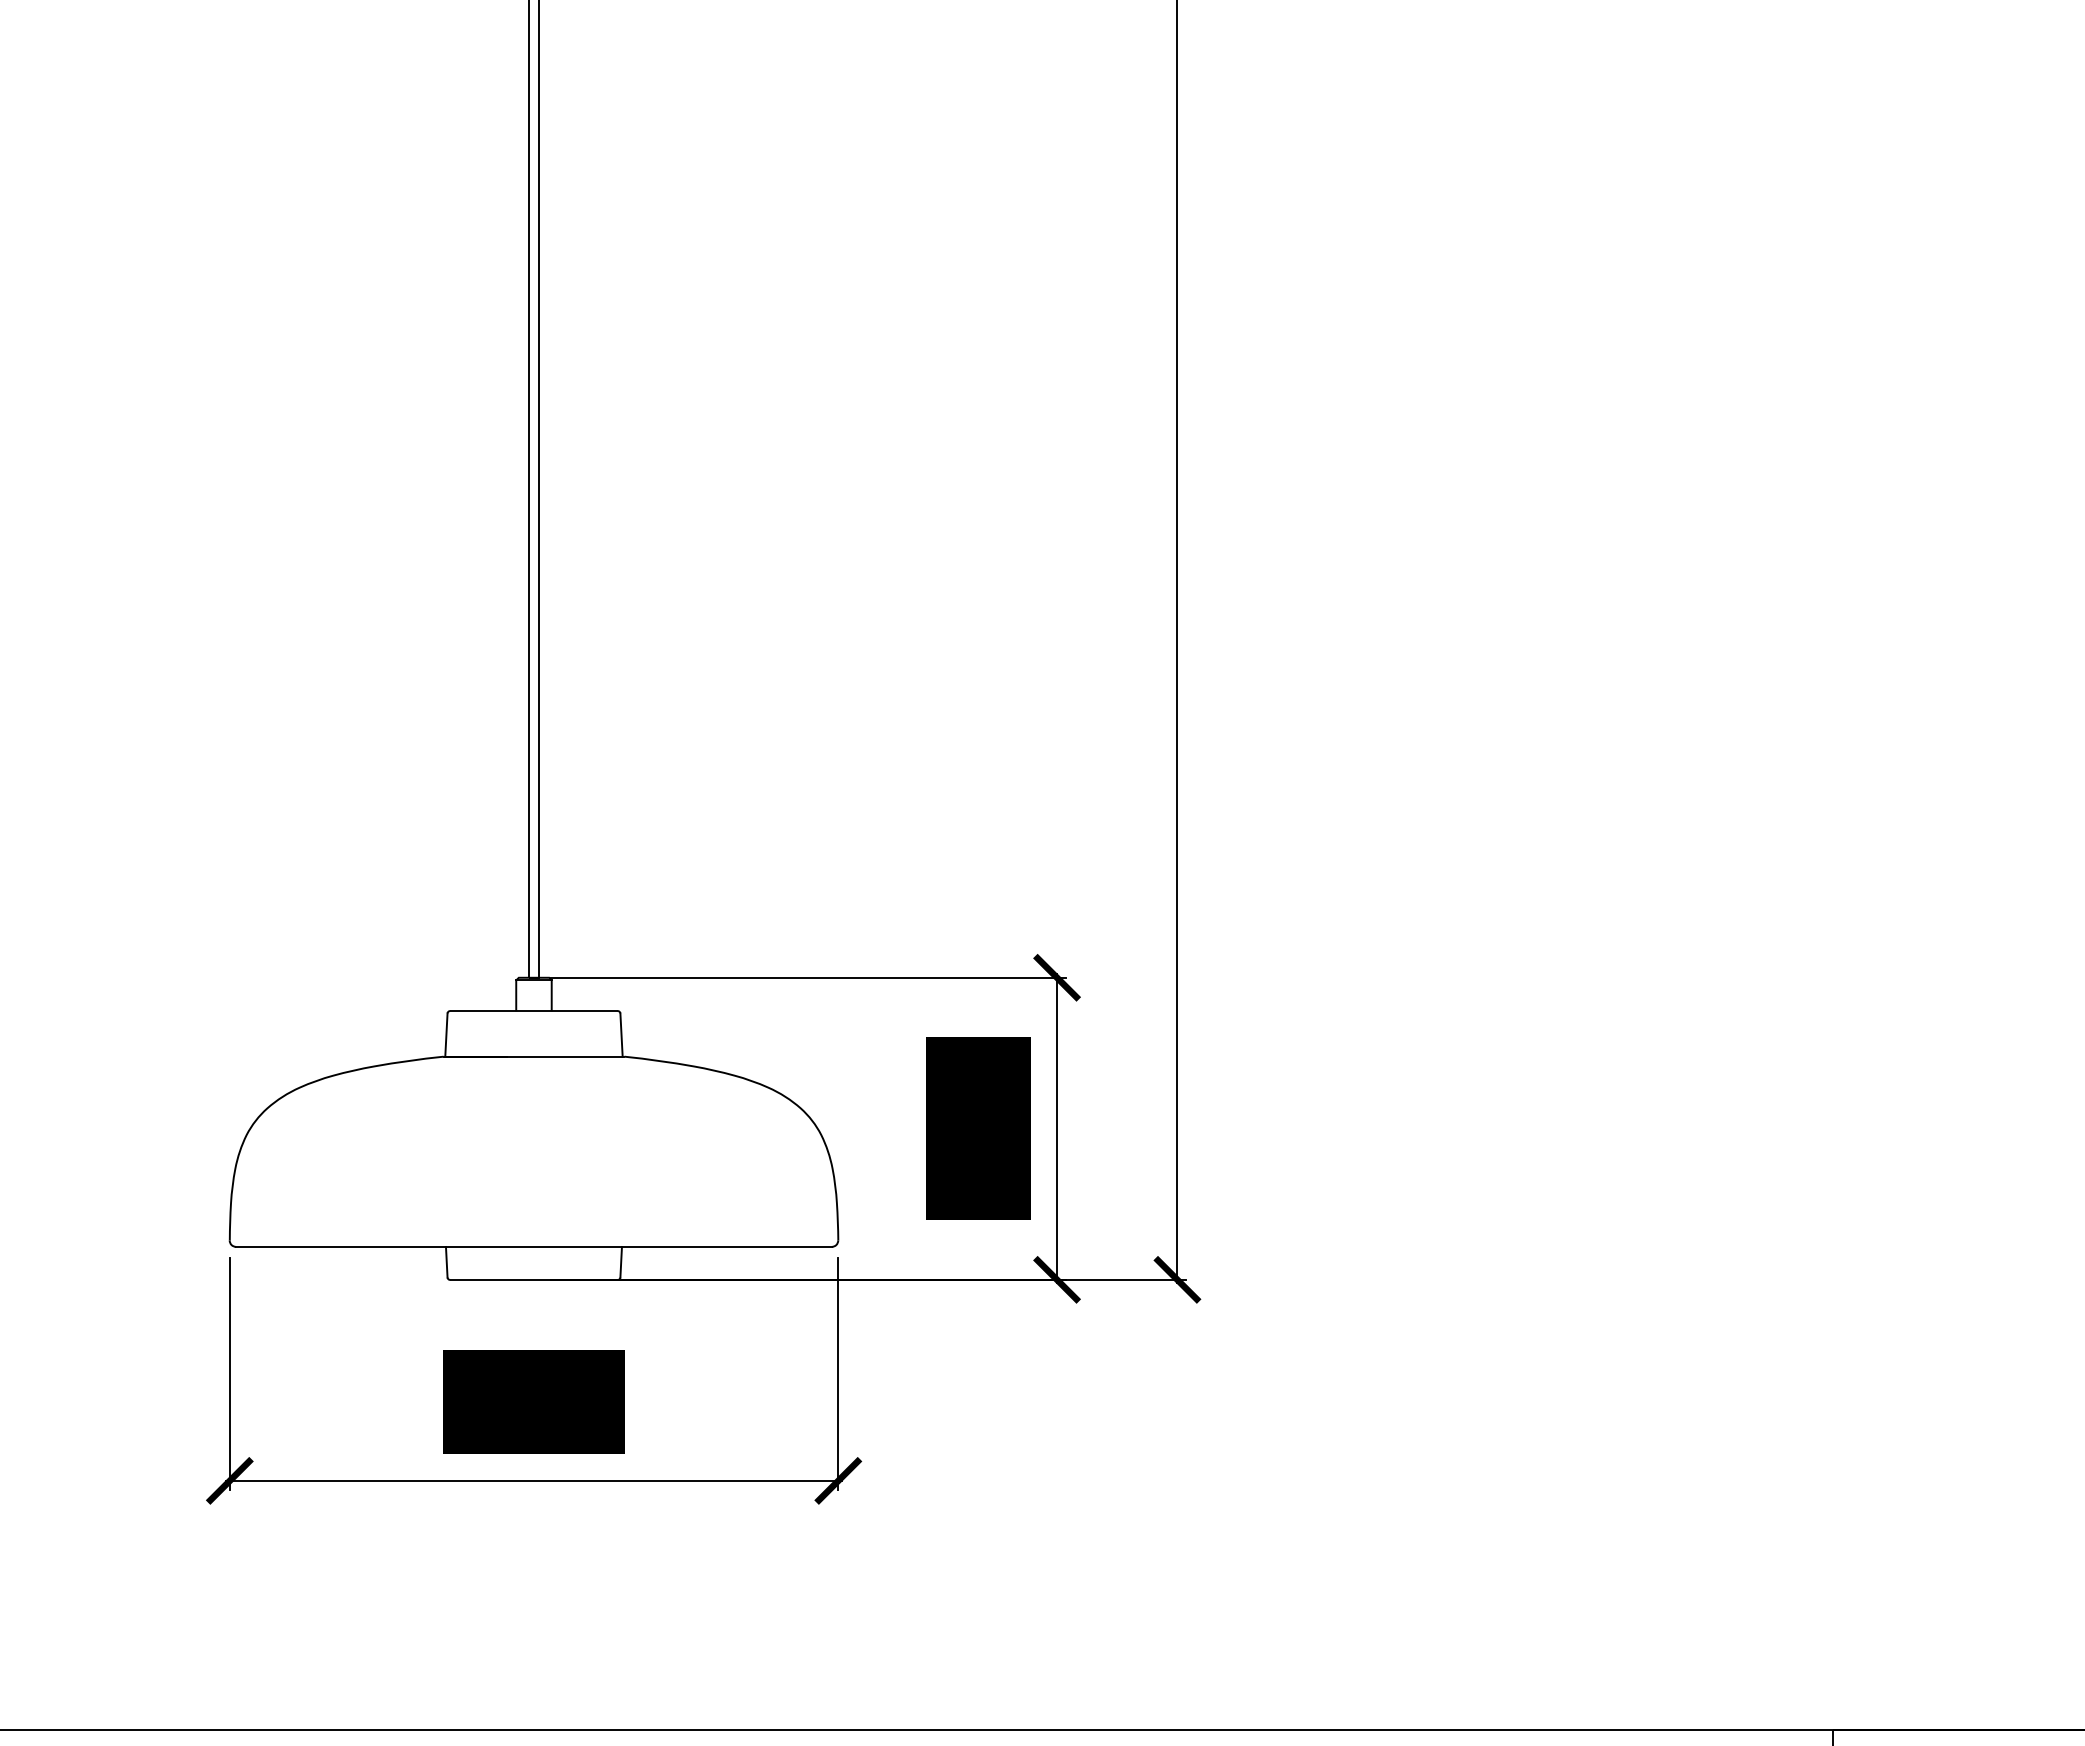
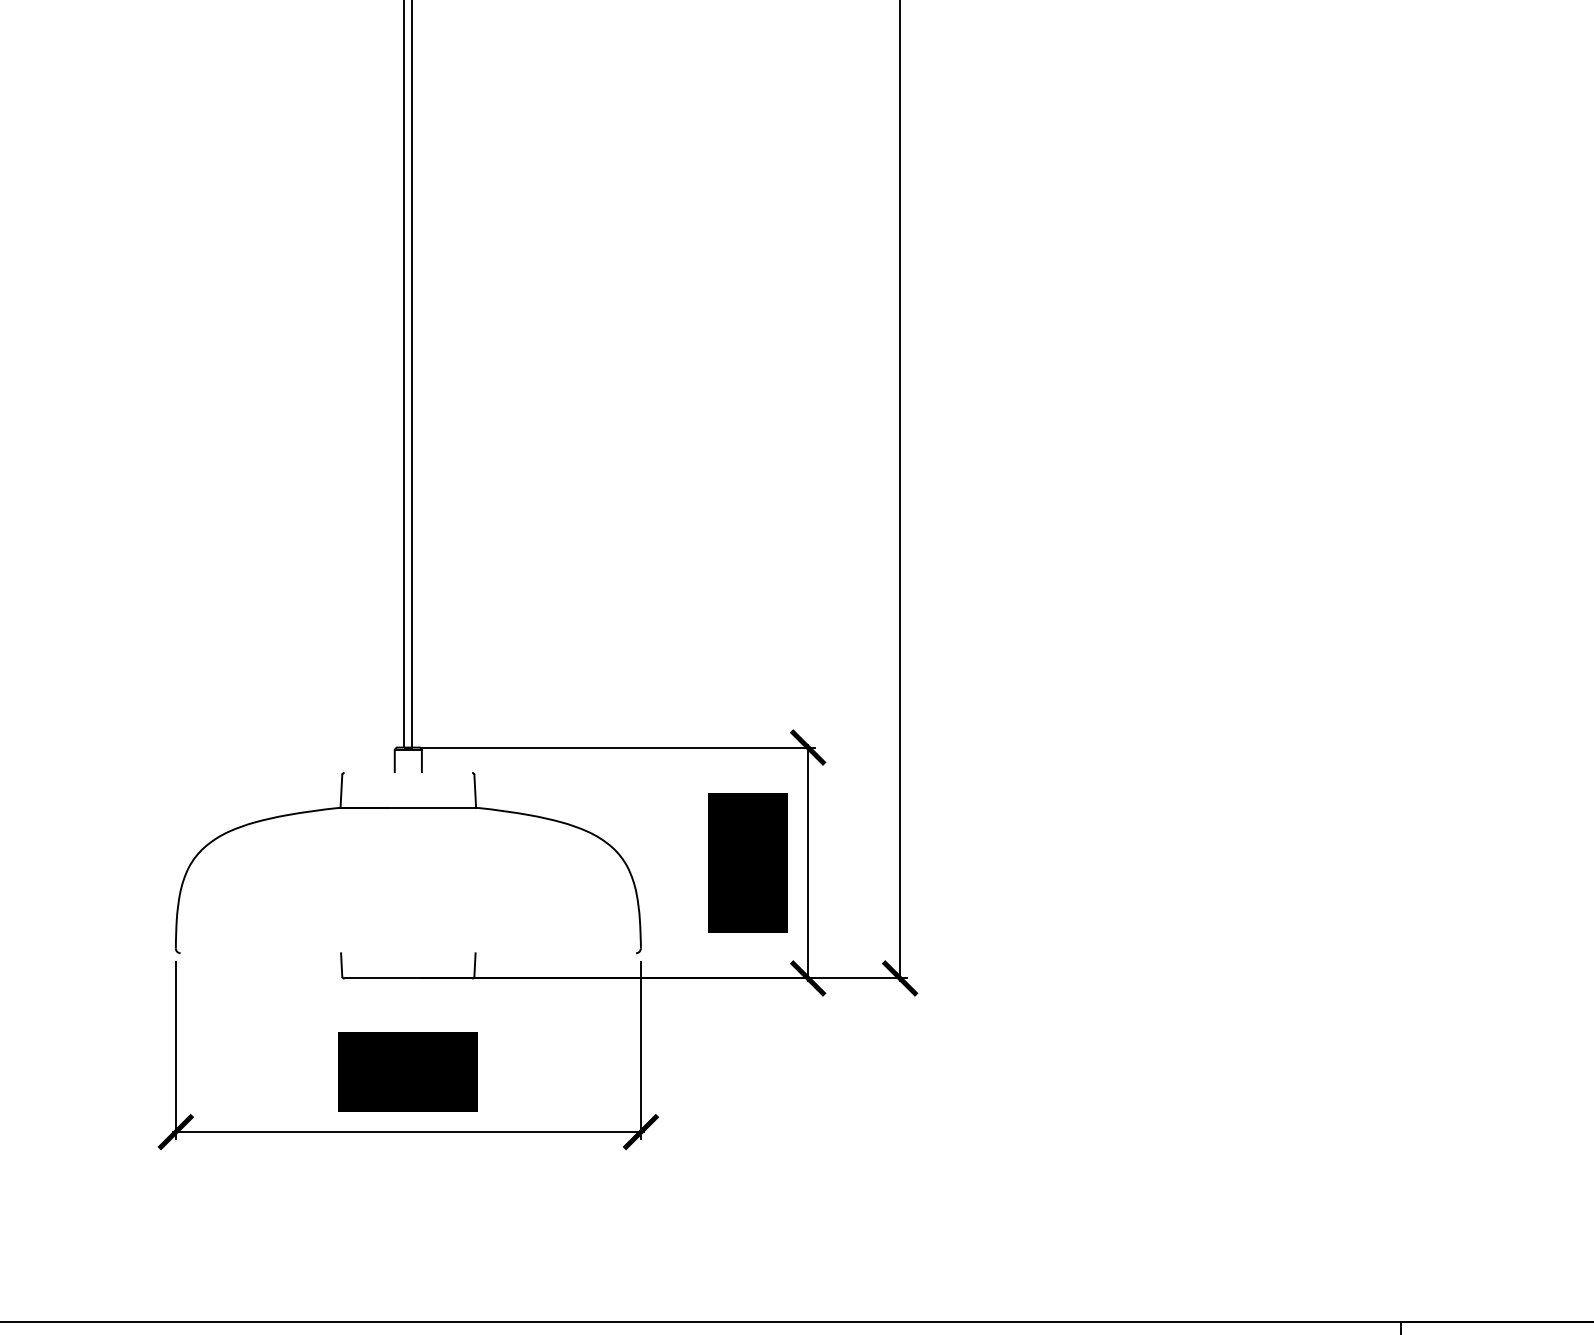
line: (533, 1011) -> (407, 773), removed
line: (533, 1246) -> (407, 952), removed

